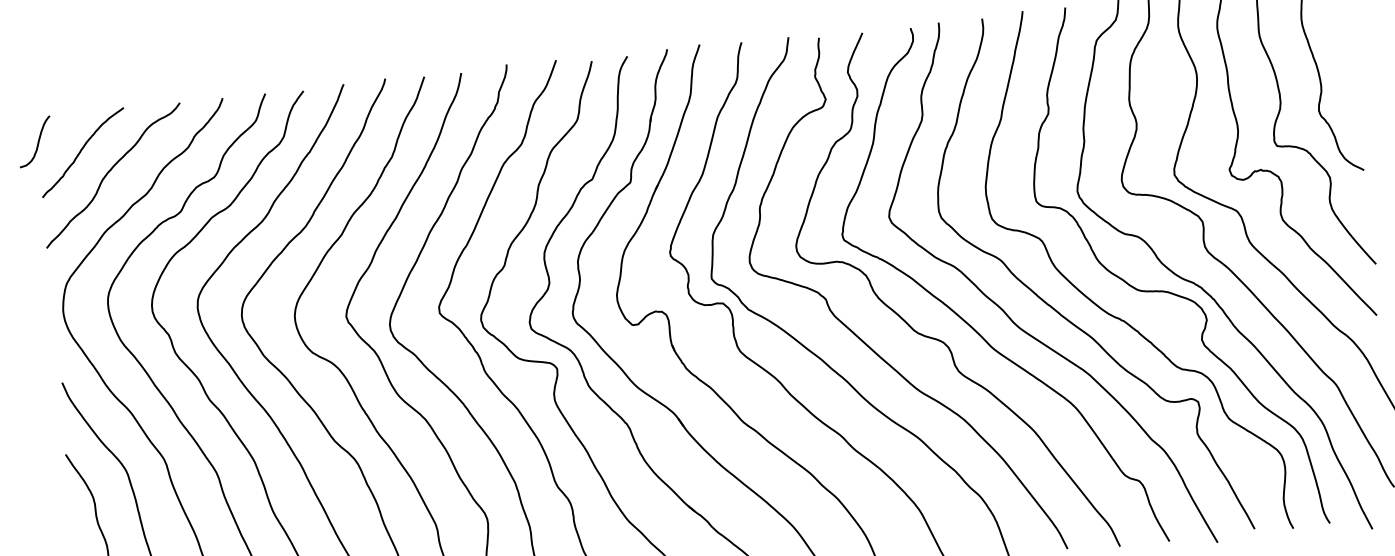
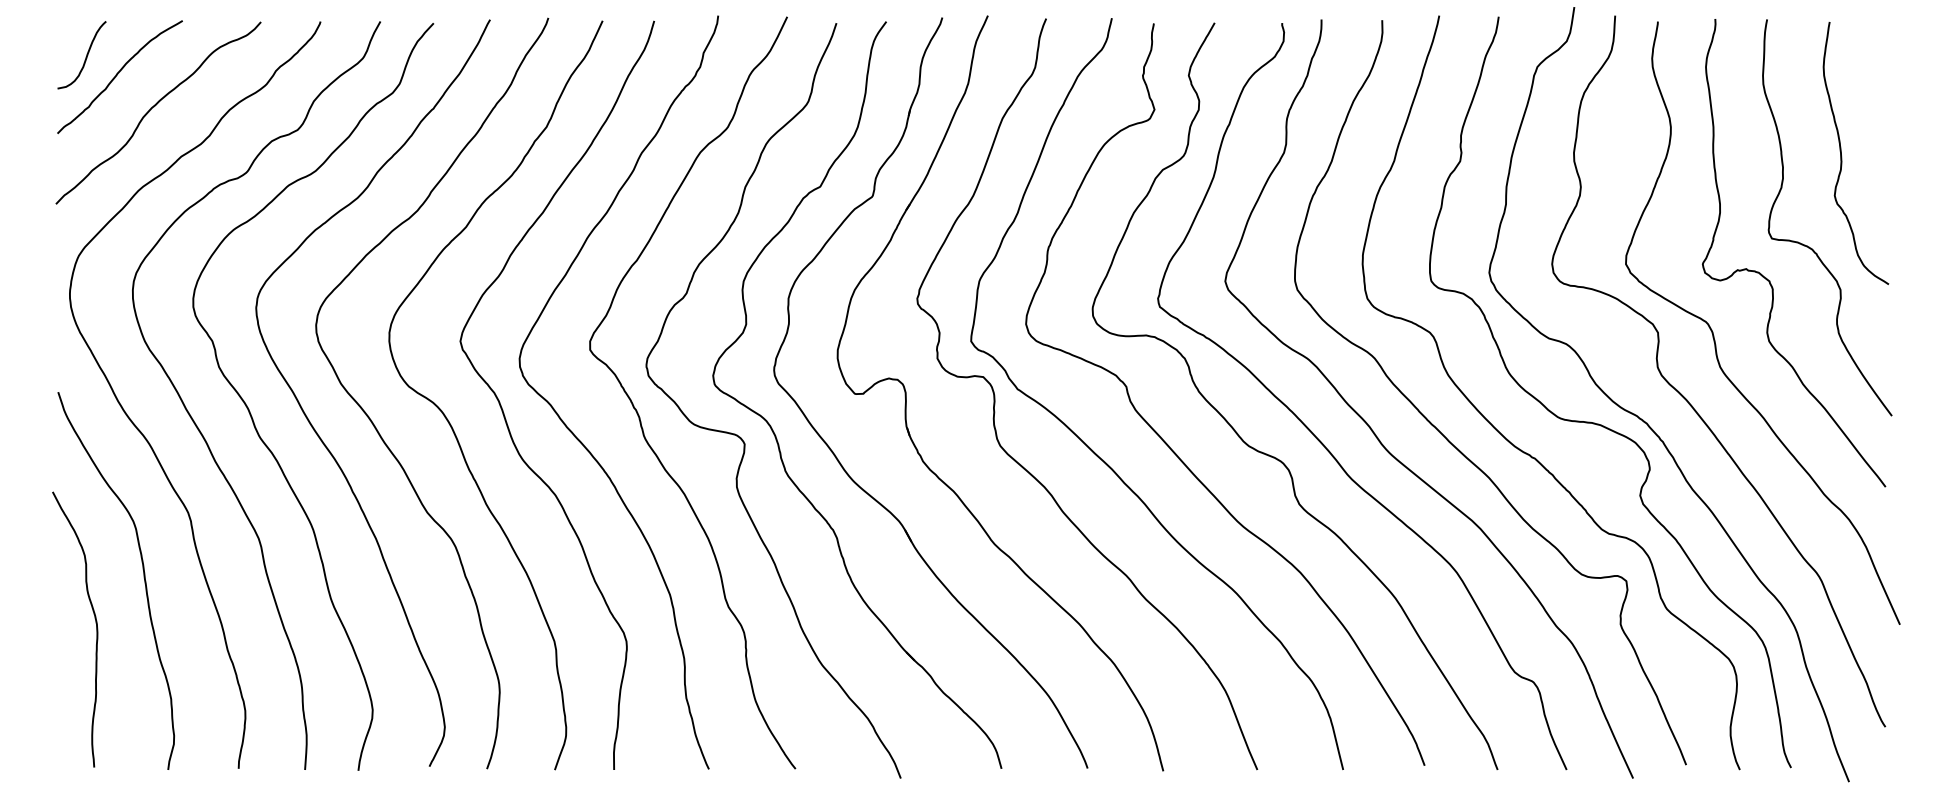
curve: (37, 143) -> (85, 57), moved

